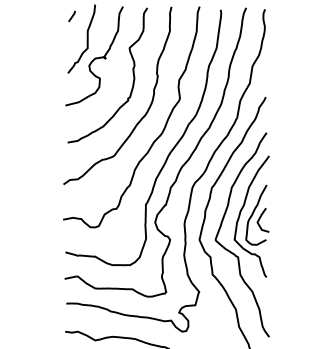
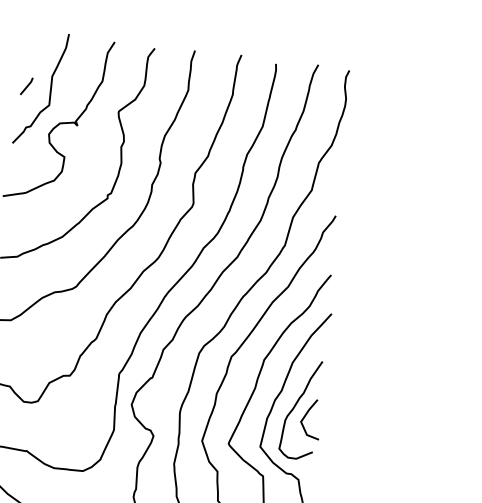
line: (71, 16) -> (25, 86), moved

